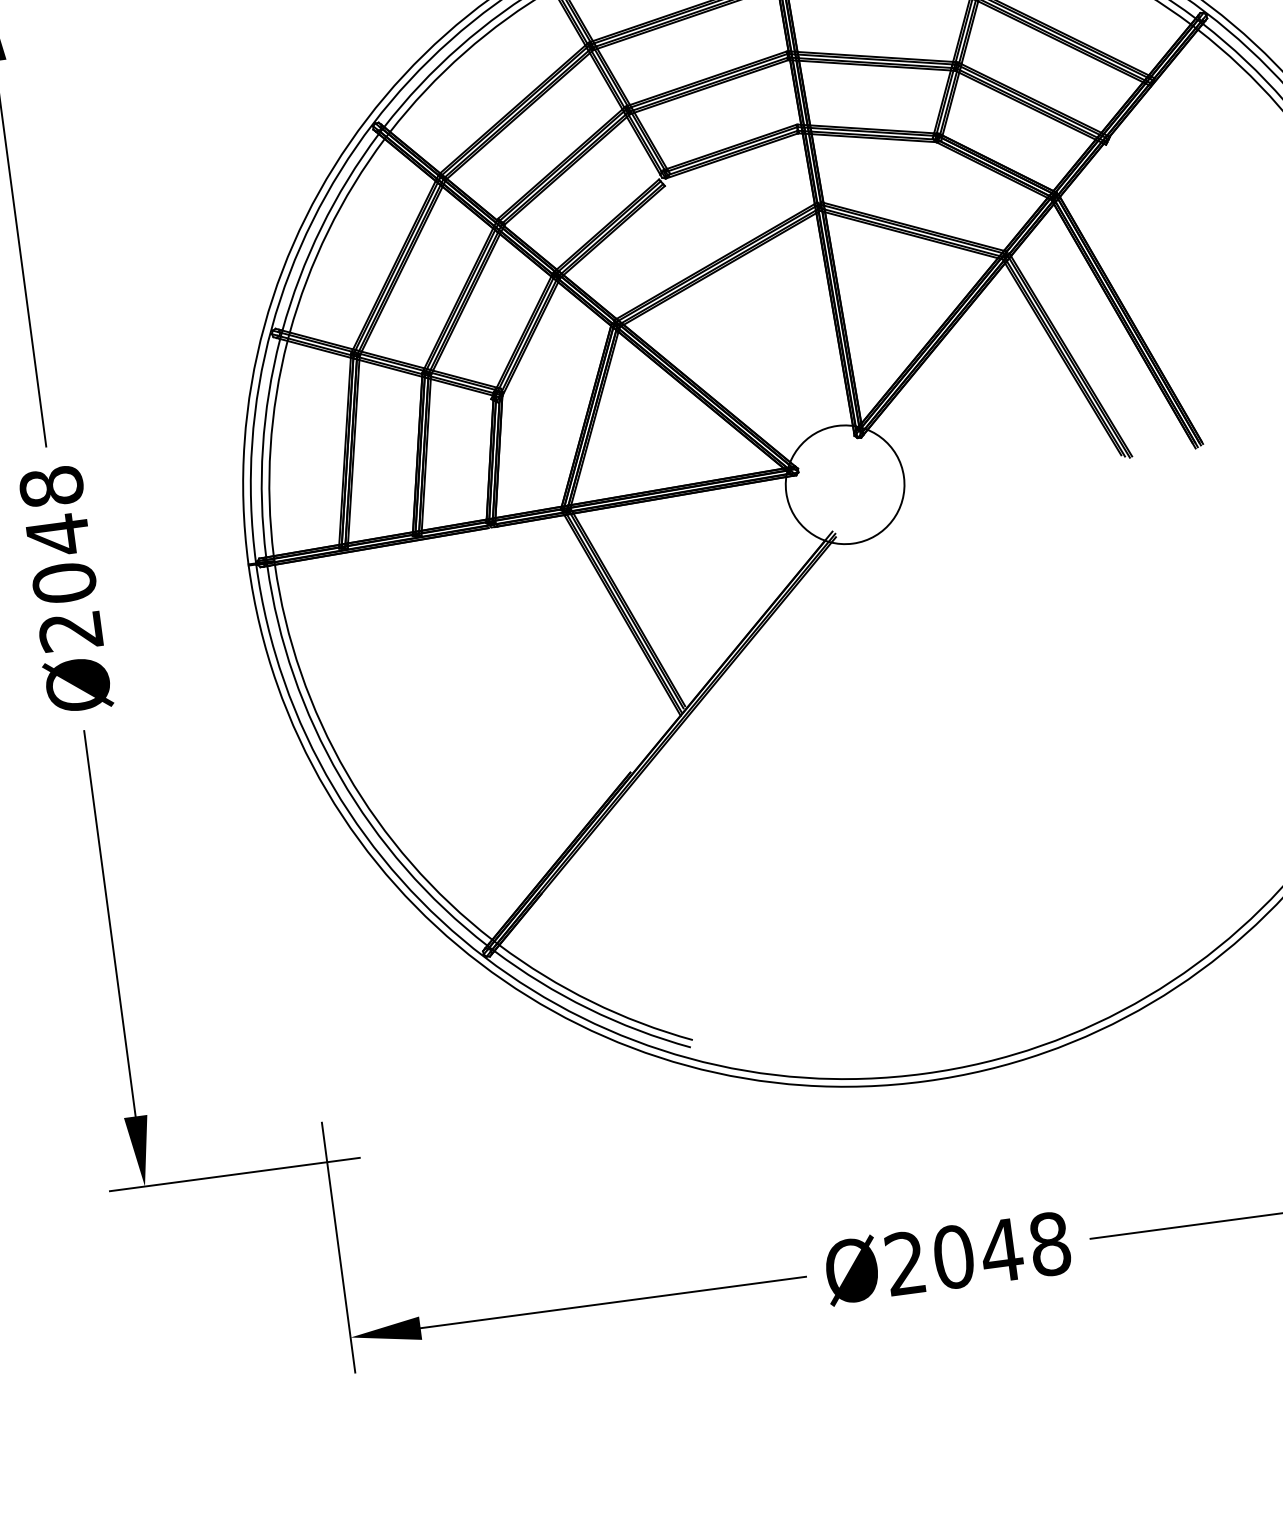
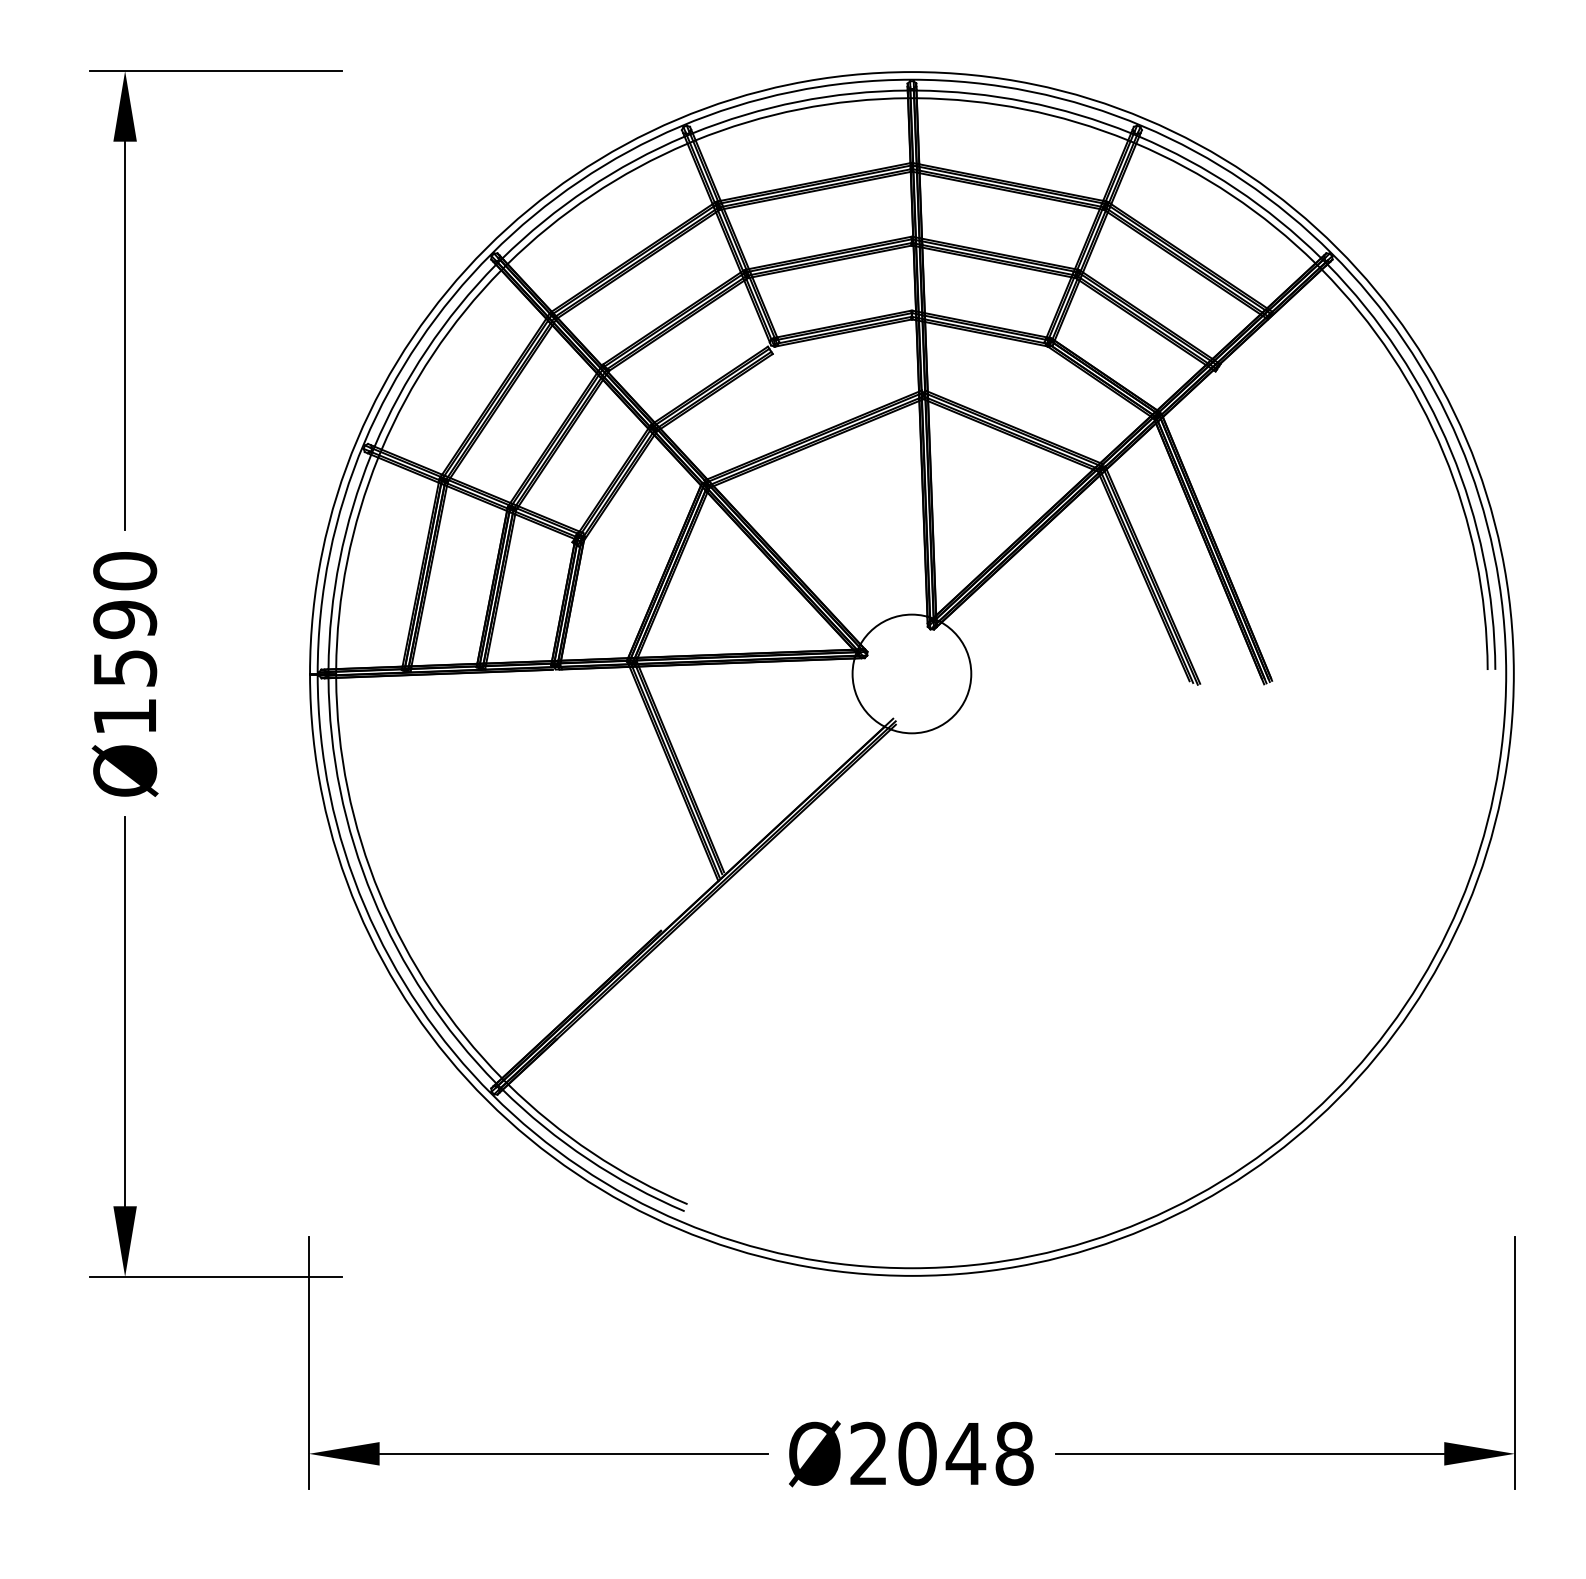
text: (61, 558) -> (125, 643), Ø2048 -> Ø1590

